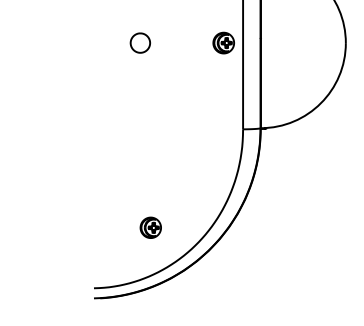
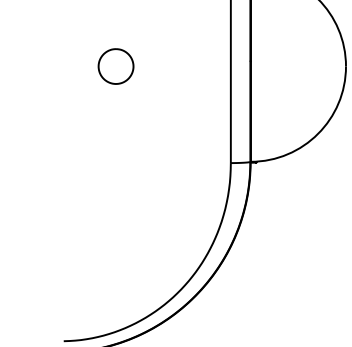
part: (139, 42) -> (114, 65), size x1.6
part: (223, 42) -> (208, 65), removed
part: (150, 227) -> (127, 273), removed

